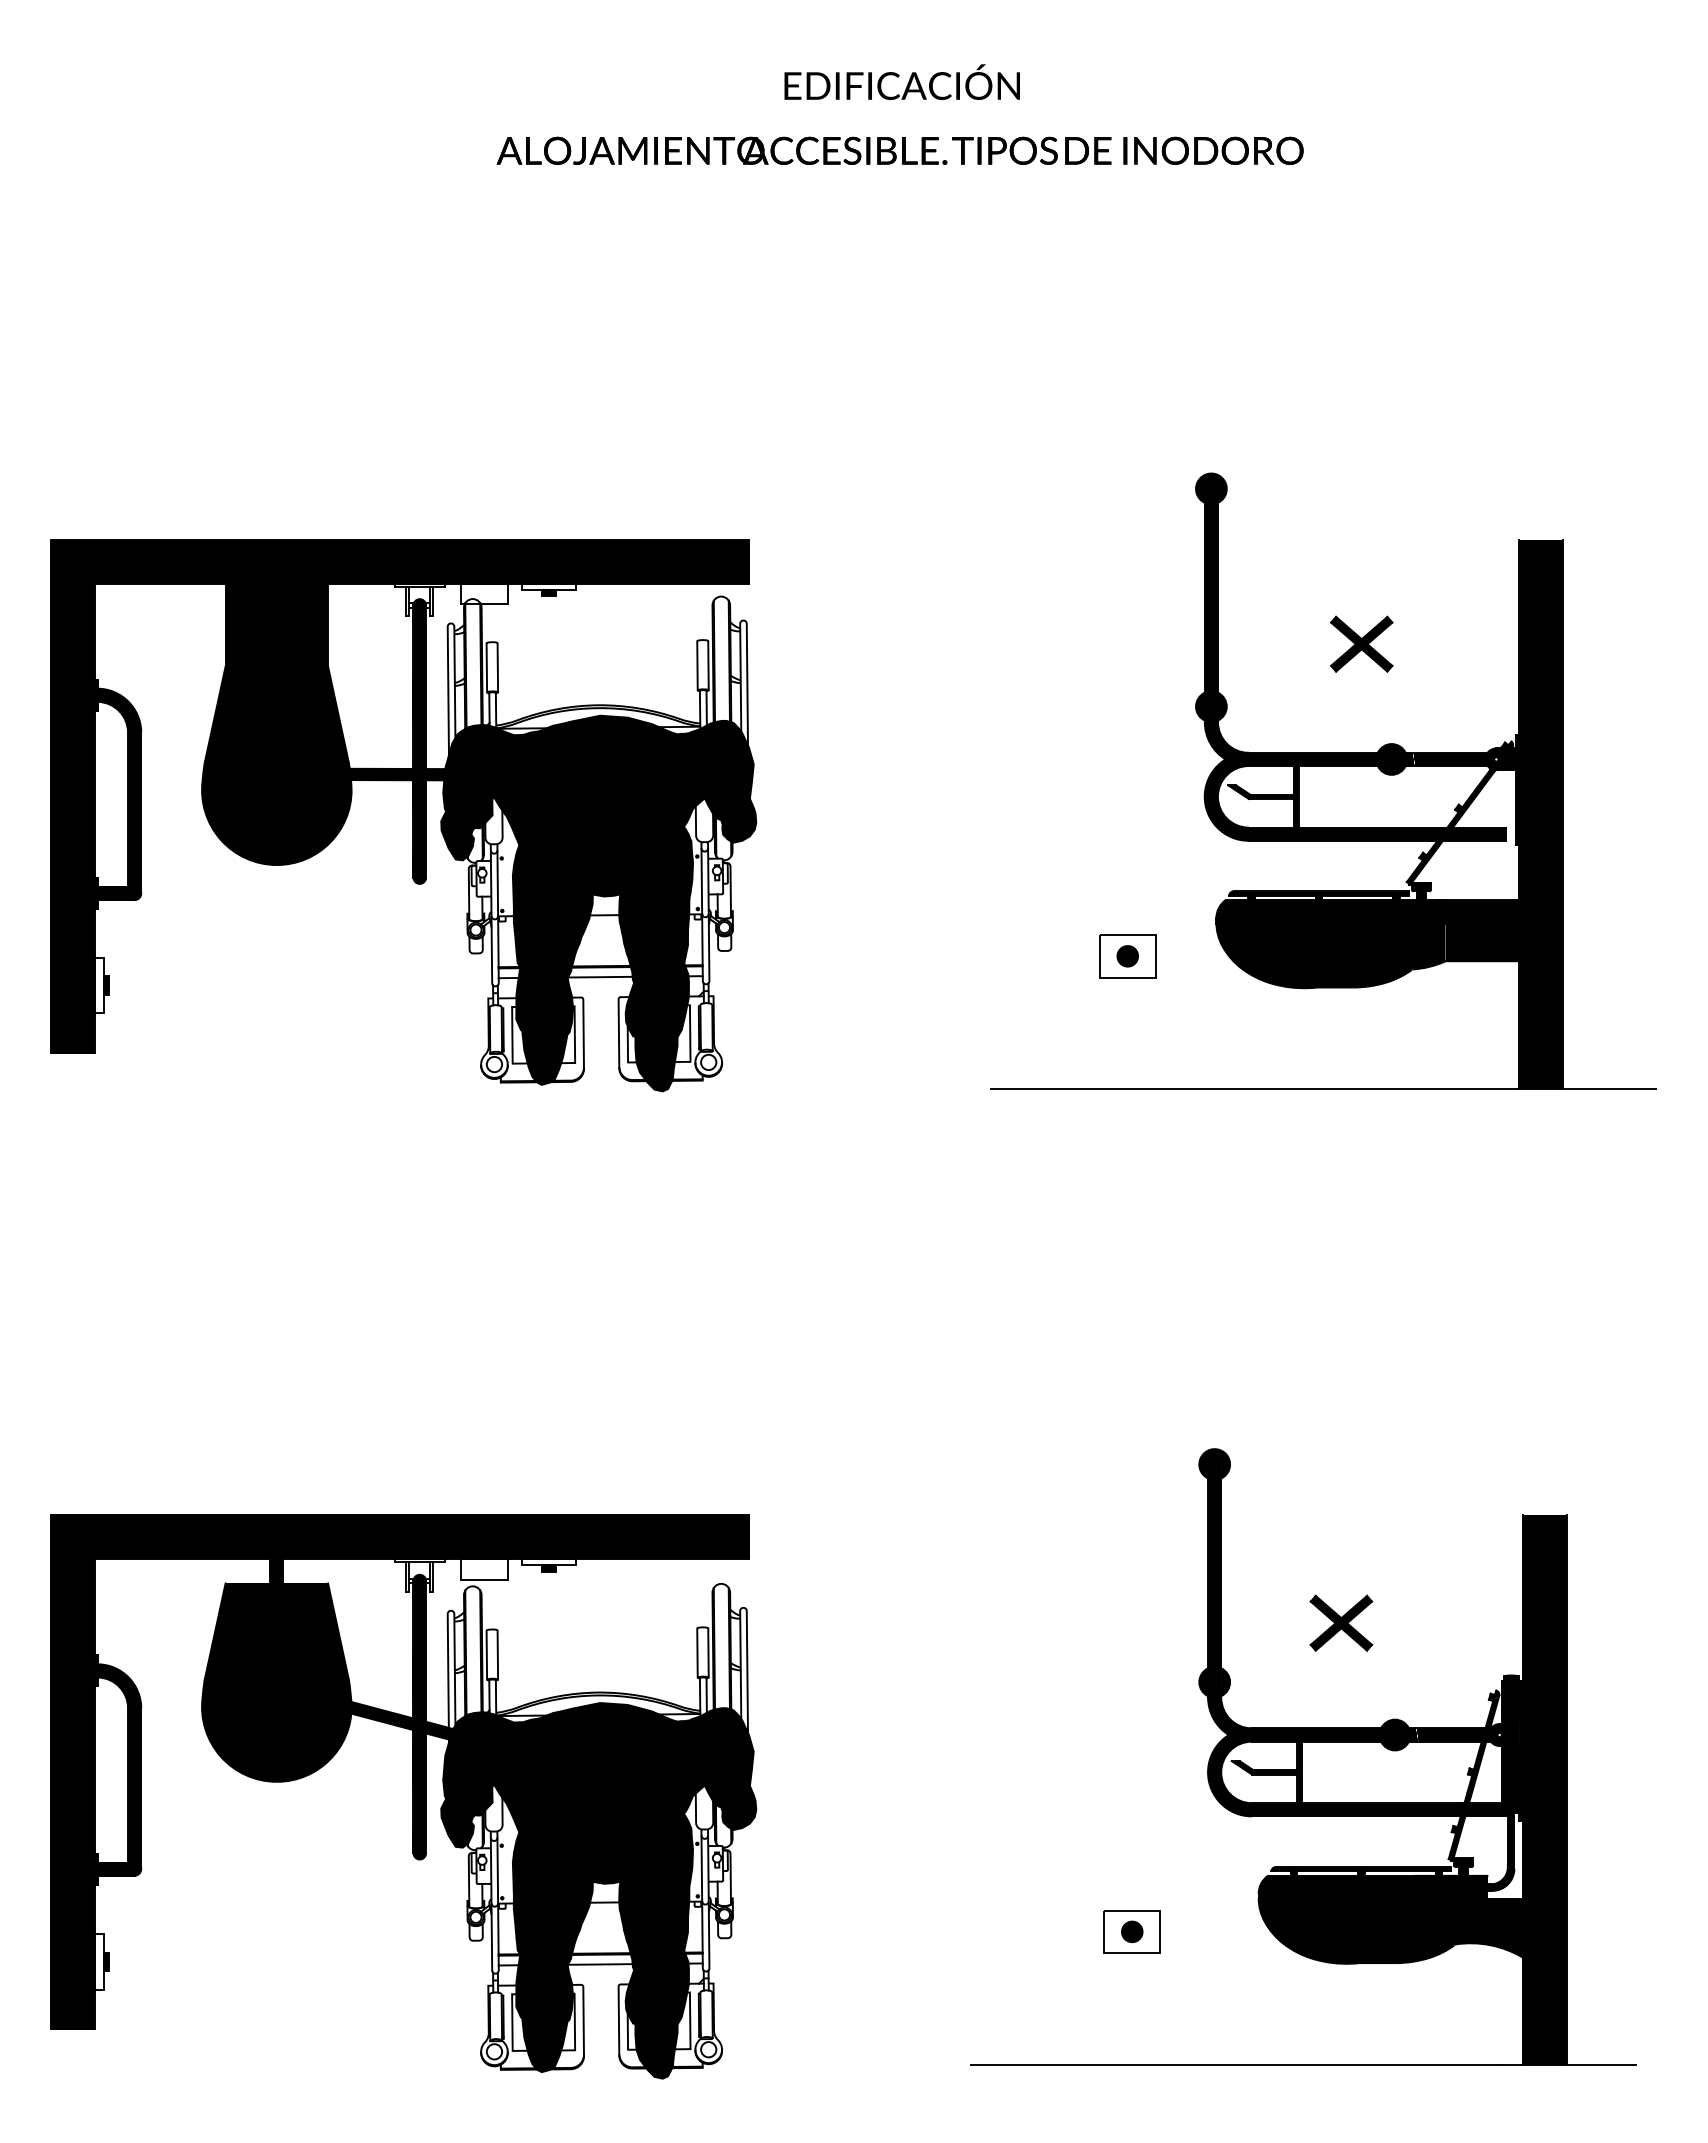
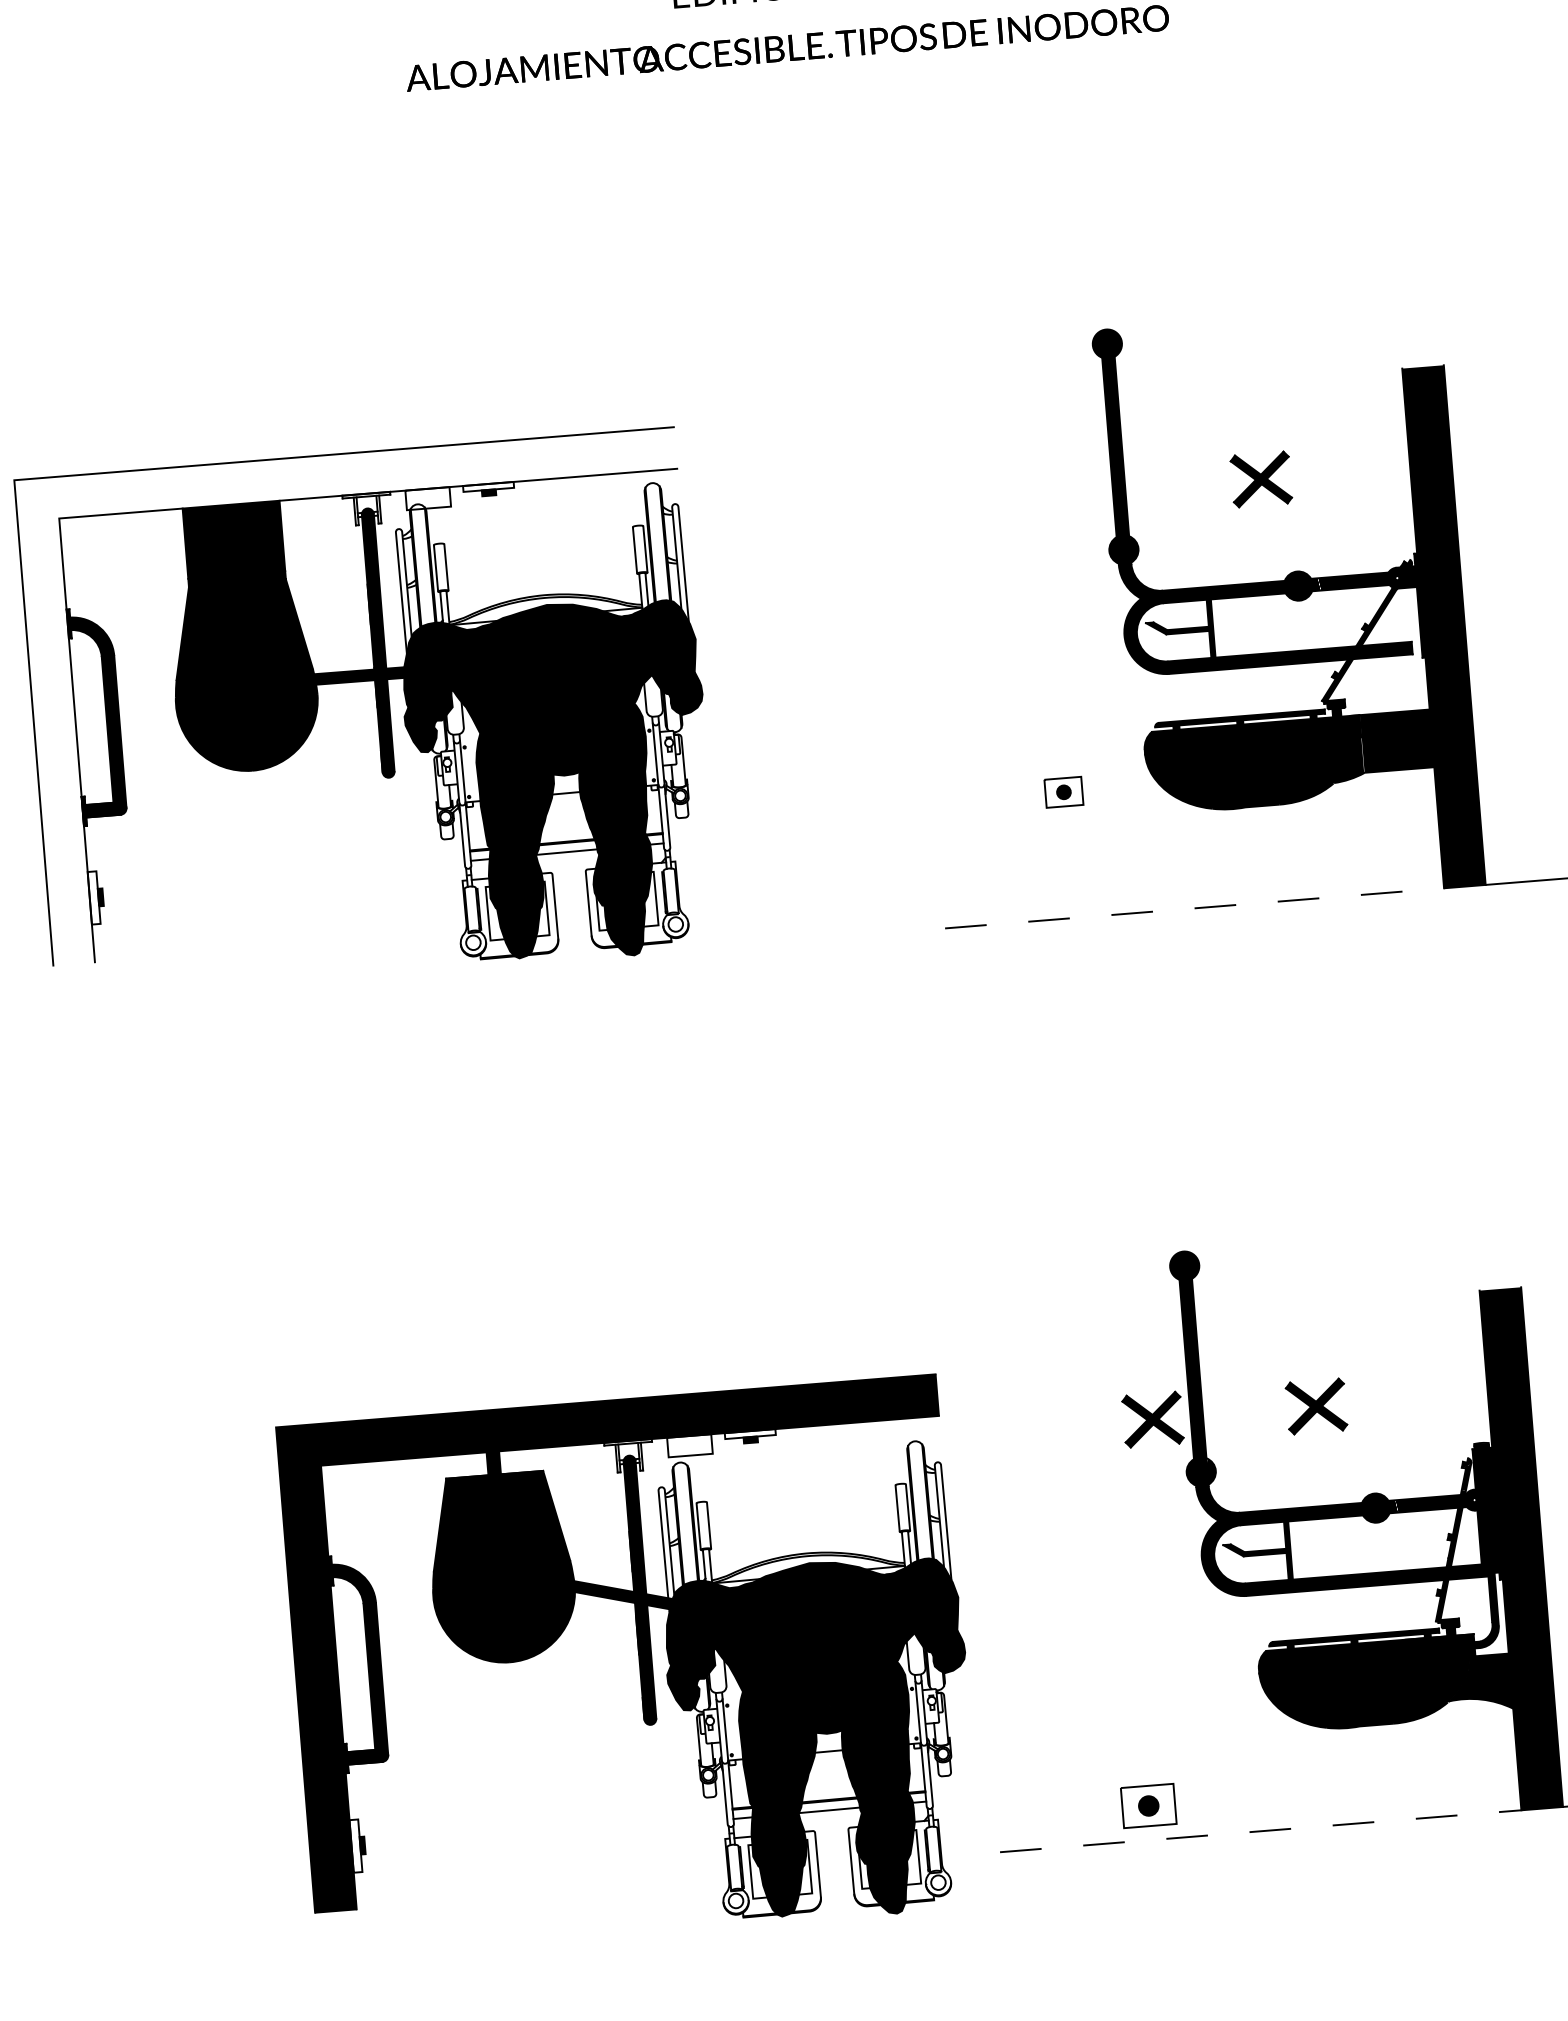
fill: (400, 796) -> (364, 696), removed
part: (1127, 956) -> (1063, 792), size x0.7
line: (1255, 1089) -> (1194, 908), solid -> dashed
part: (1168, 1622) -> (1153, 1418), added
part: (412, 1796) -> (639, 1665), moved
part: (1131, 1931) -> (1148, 1805), moved
line: (1234, 2064) -> (1249, 1831), solid -> dashed

